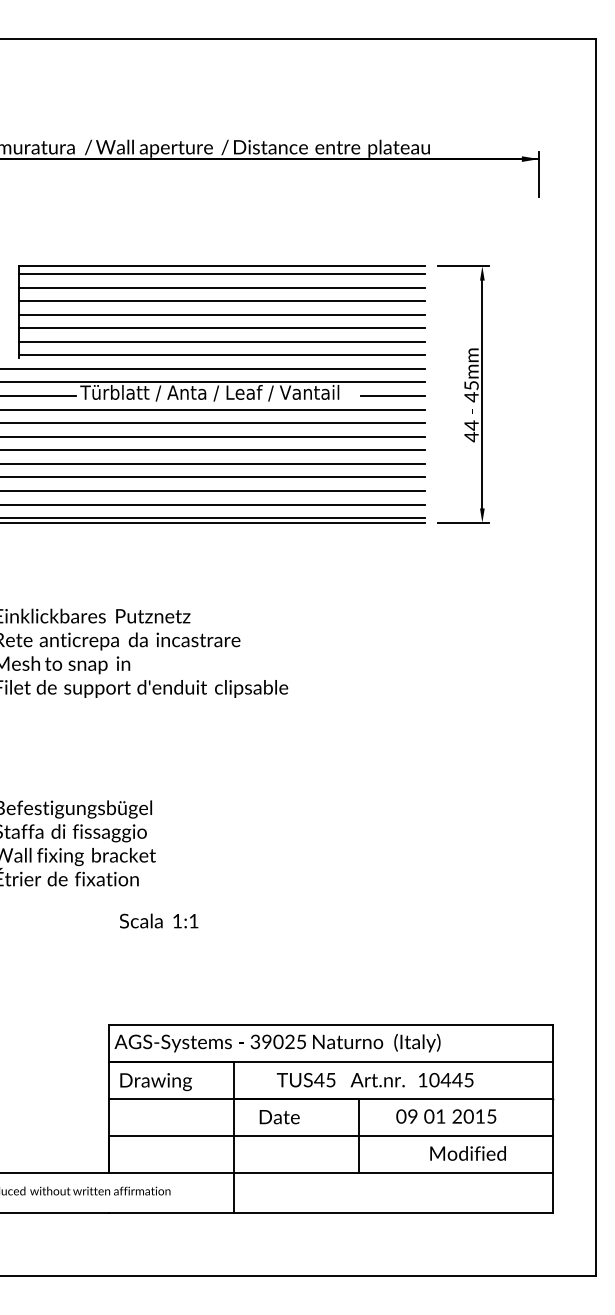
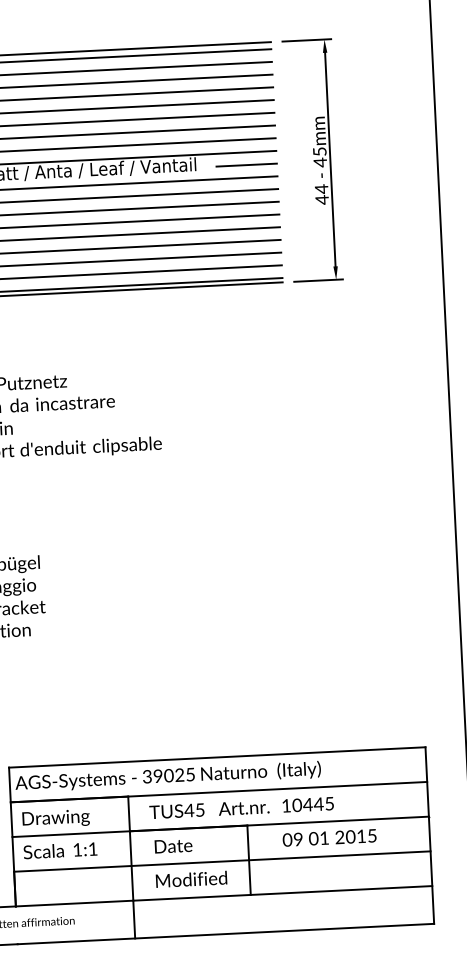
text: (159, 920) -> (60, 850), moved
text: (375, 1080) -> (241, 808), moved
text: (467, 1153) -> (190, 879), moved

